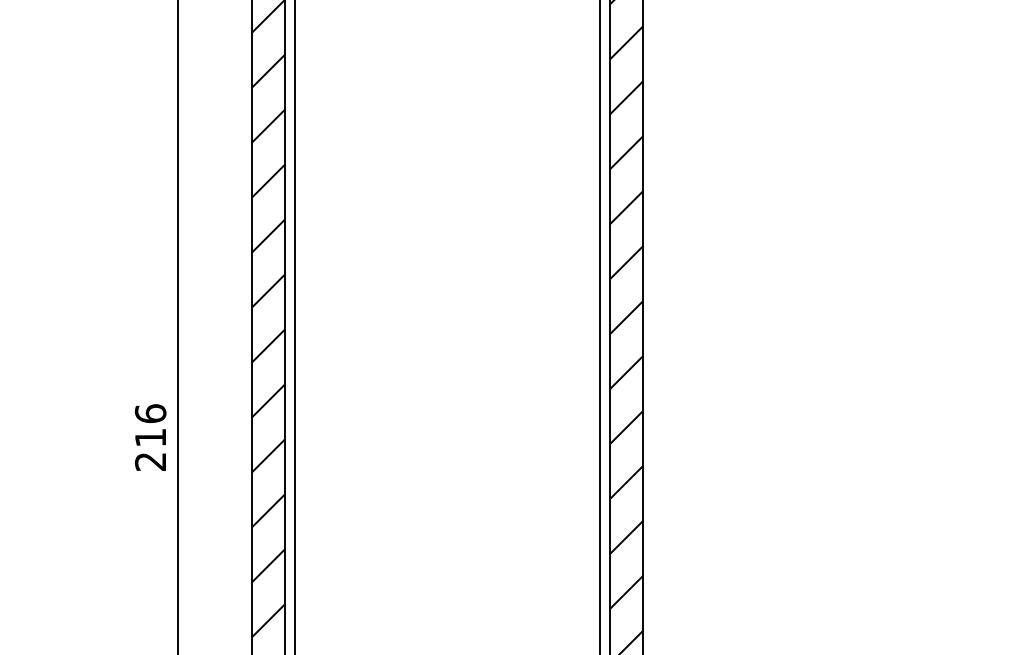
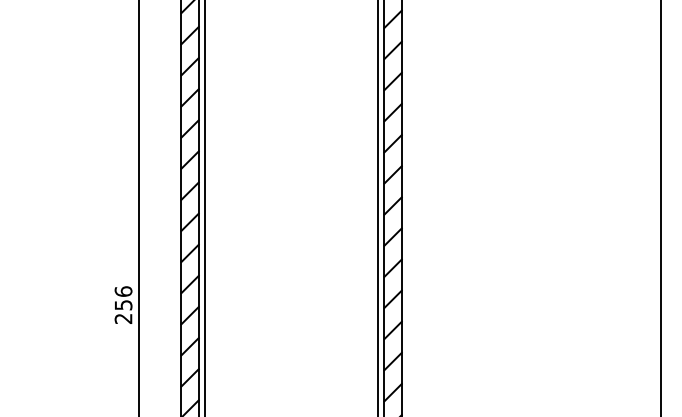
text: (150, 438) -> (123, 305), 216 -> 256

